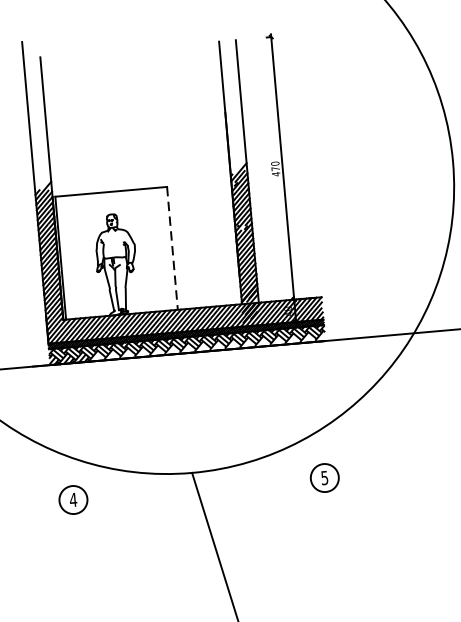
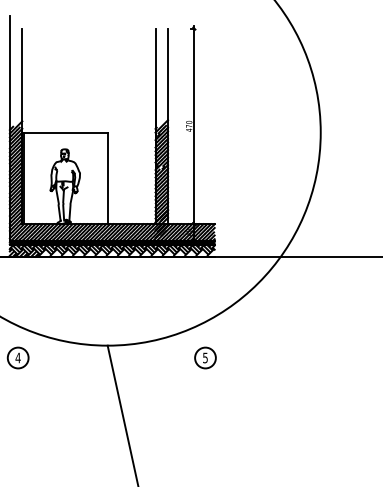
line: (172, 248) -> (107, 178), dashed -> solid

